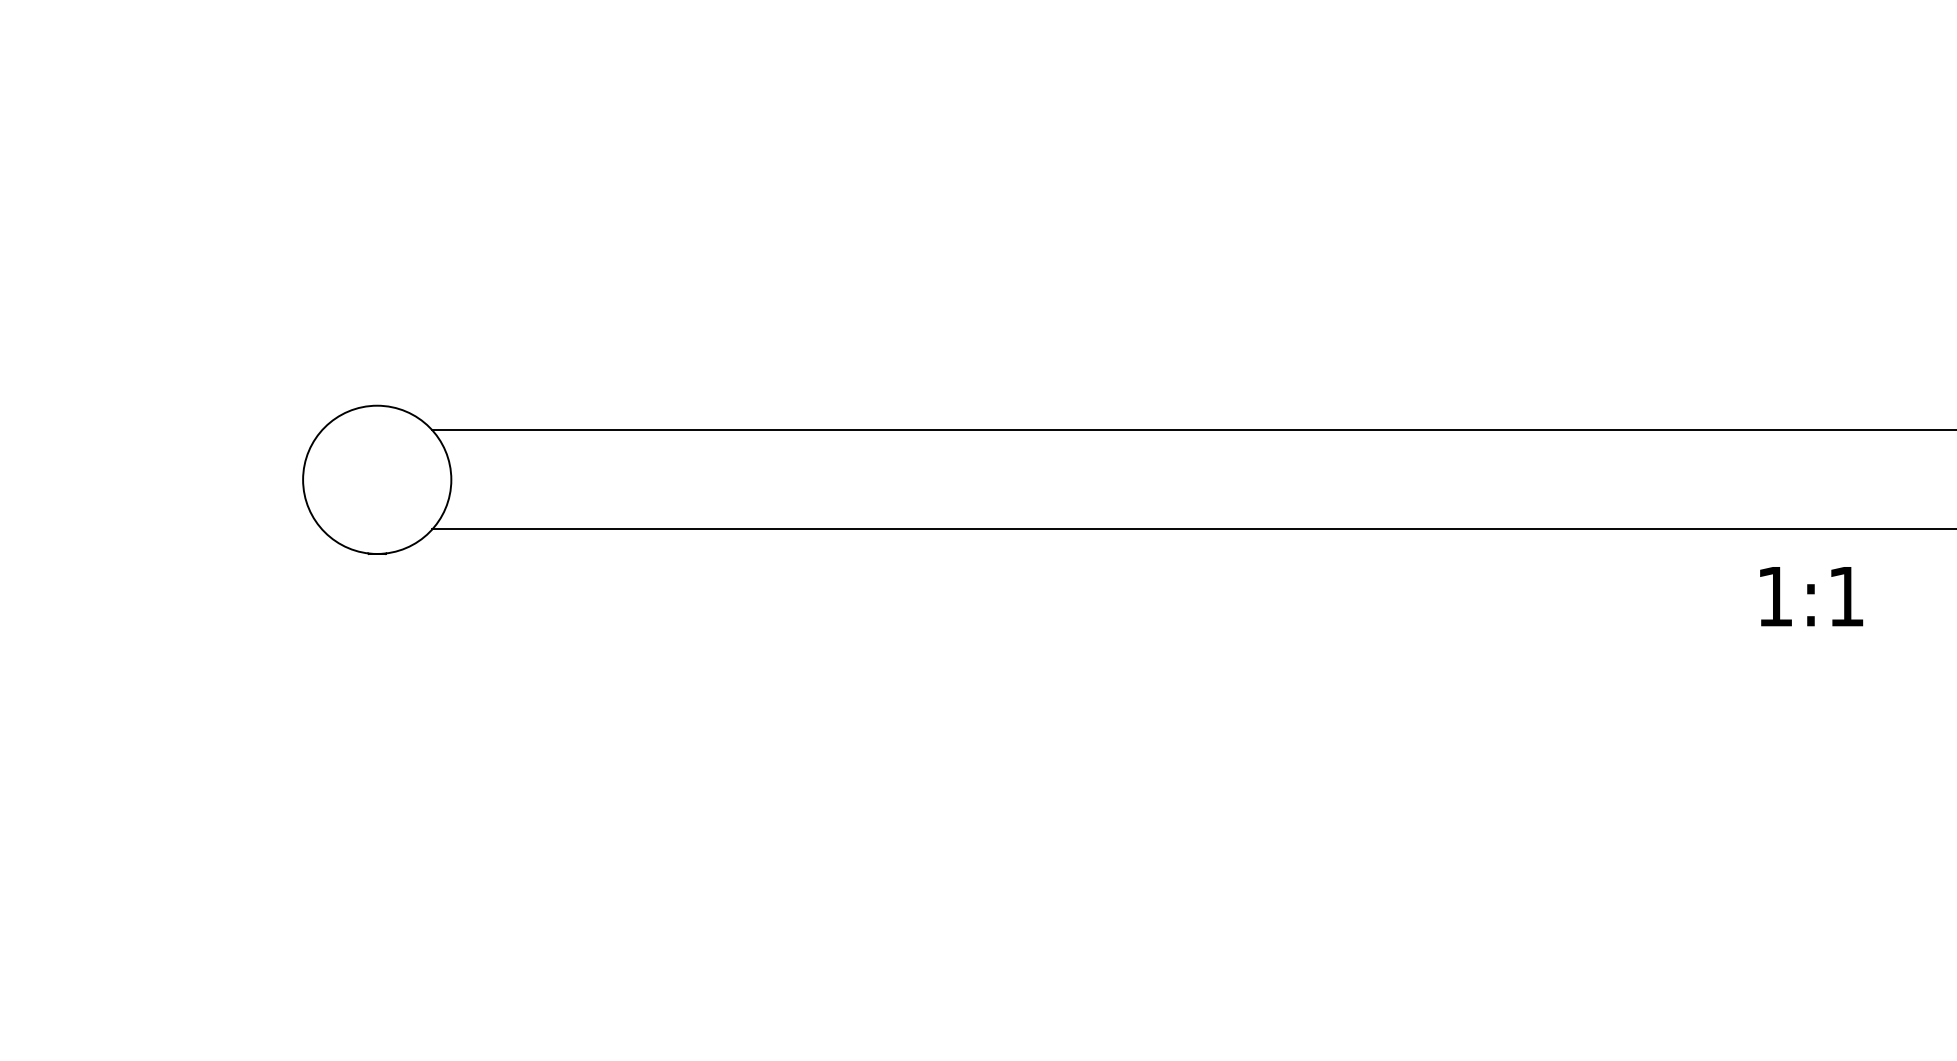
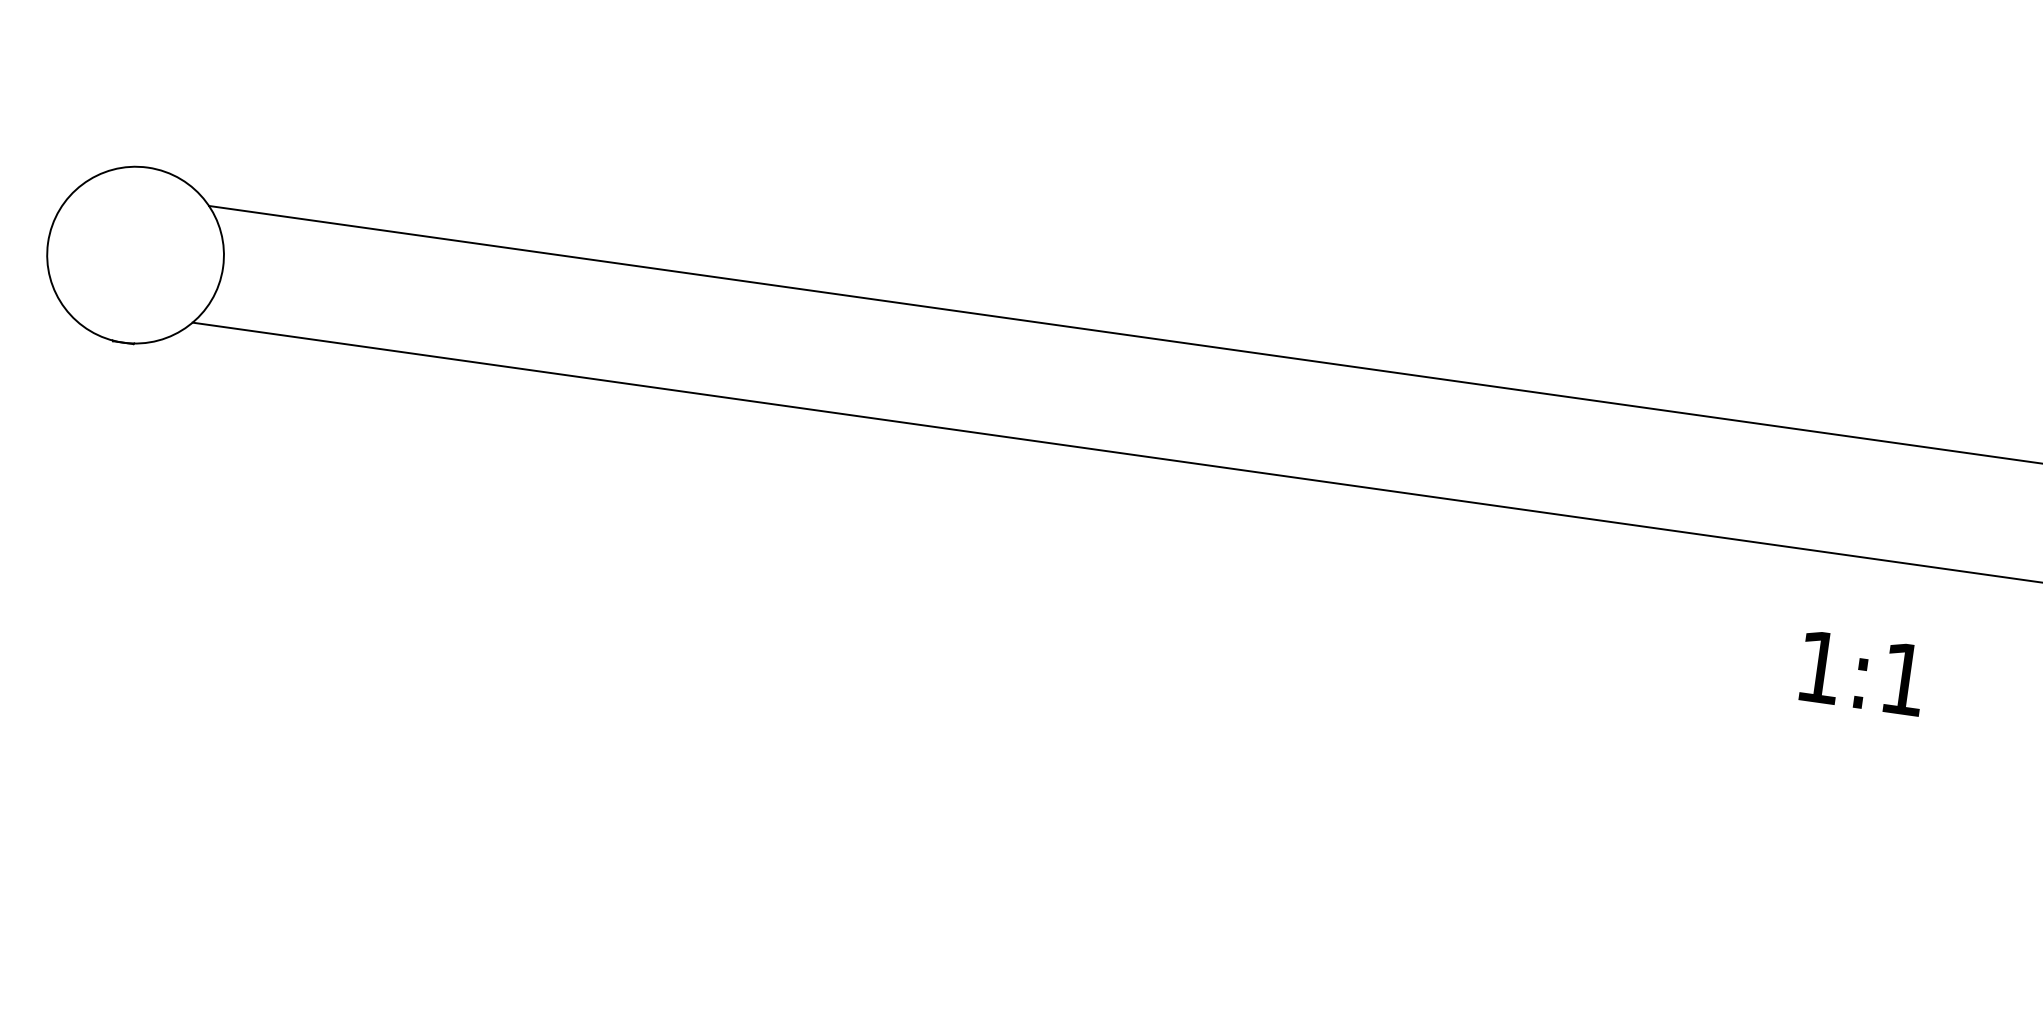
text: (1811, 596) -> (1862, 673), moved

